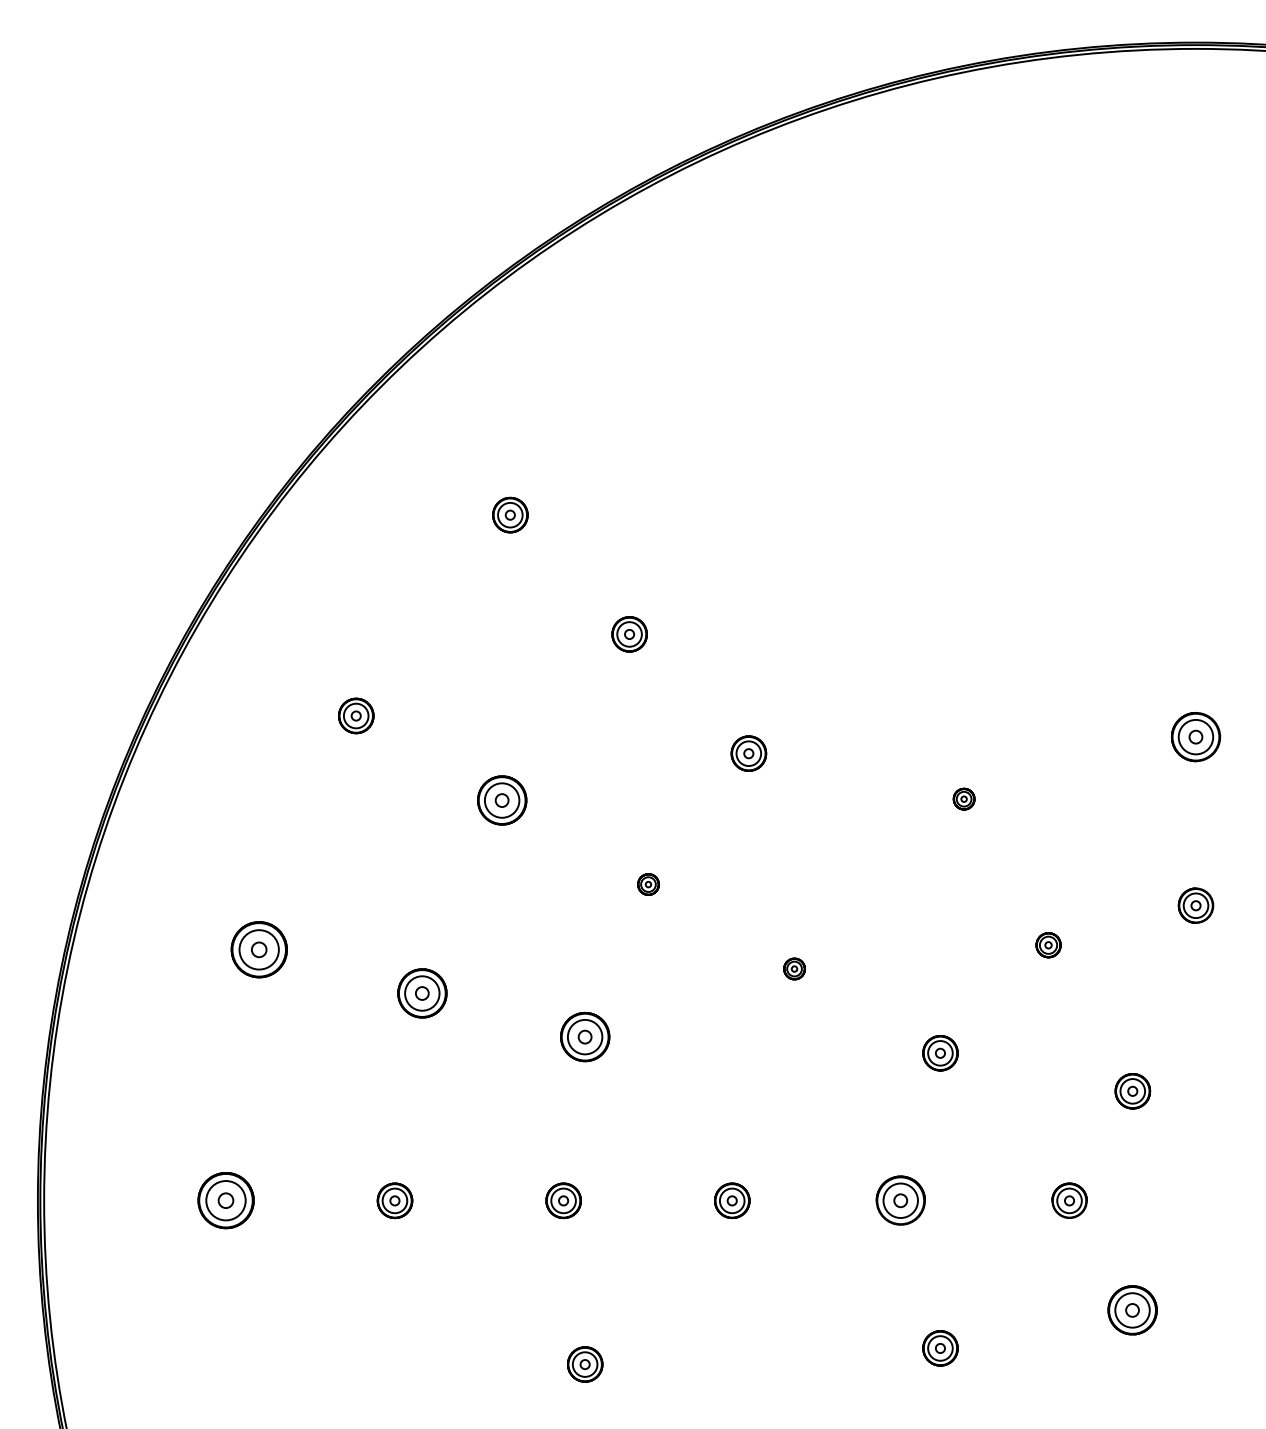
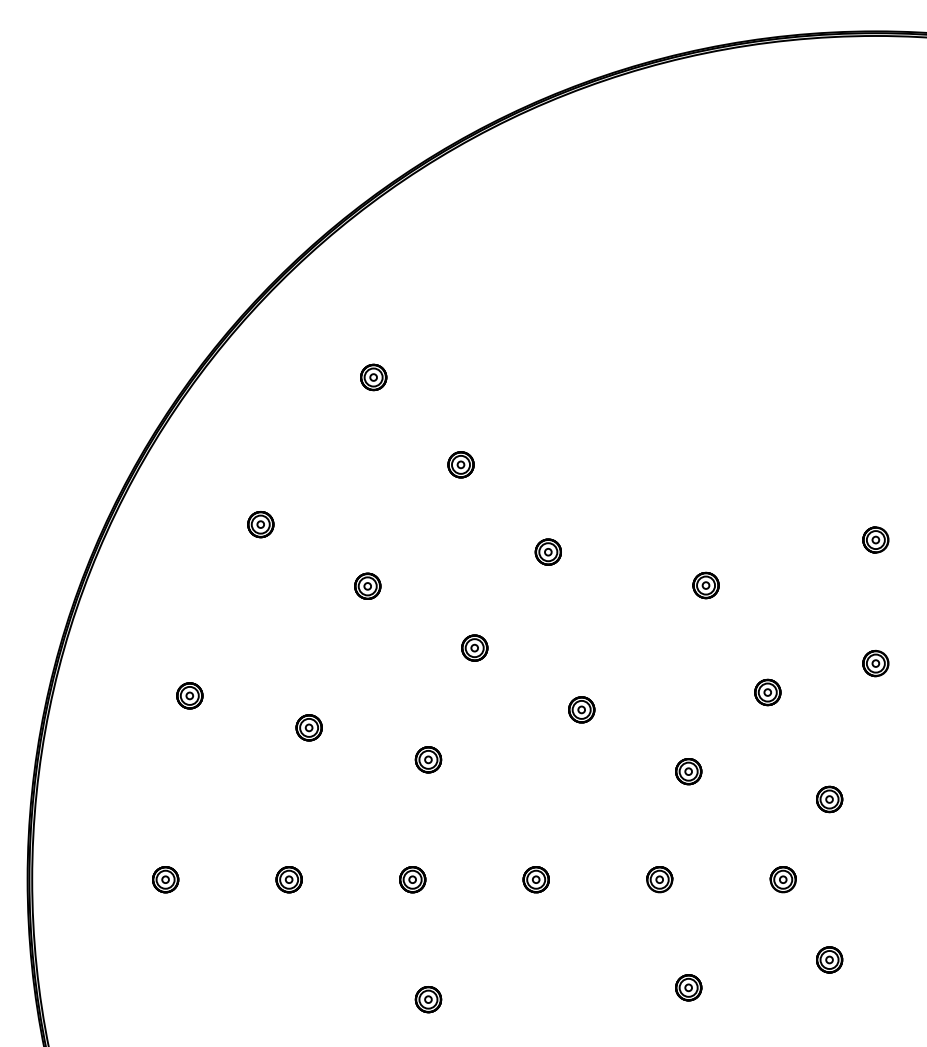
part: (1195, 736) -> (875, 539), size x0.71
part: (501, 799) -> (367, 585), size x0.71
part: (963, 799) -> (705, 585), size x1.67
part: (648, 883) -> (474, 647), size x1.67
part: (1048, 945) -> (767, 692), size x1.43
part: (258, 949) -> (189, 695), size x0.62
part: (794, 968) -> (581, 709), size x1.67
part: (421, 993) -> (308, 727), size x0.71
part: (585, 1036) -> (428, 759), size x0.71
part: (226, 1200) -> (165, 879), size x0.62
part: (900, 1200) -> (659, 879), size x0.71
part: (1132, 1309) -> (829, 959), size x0.71

